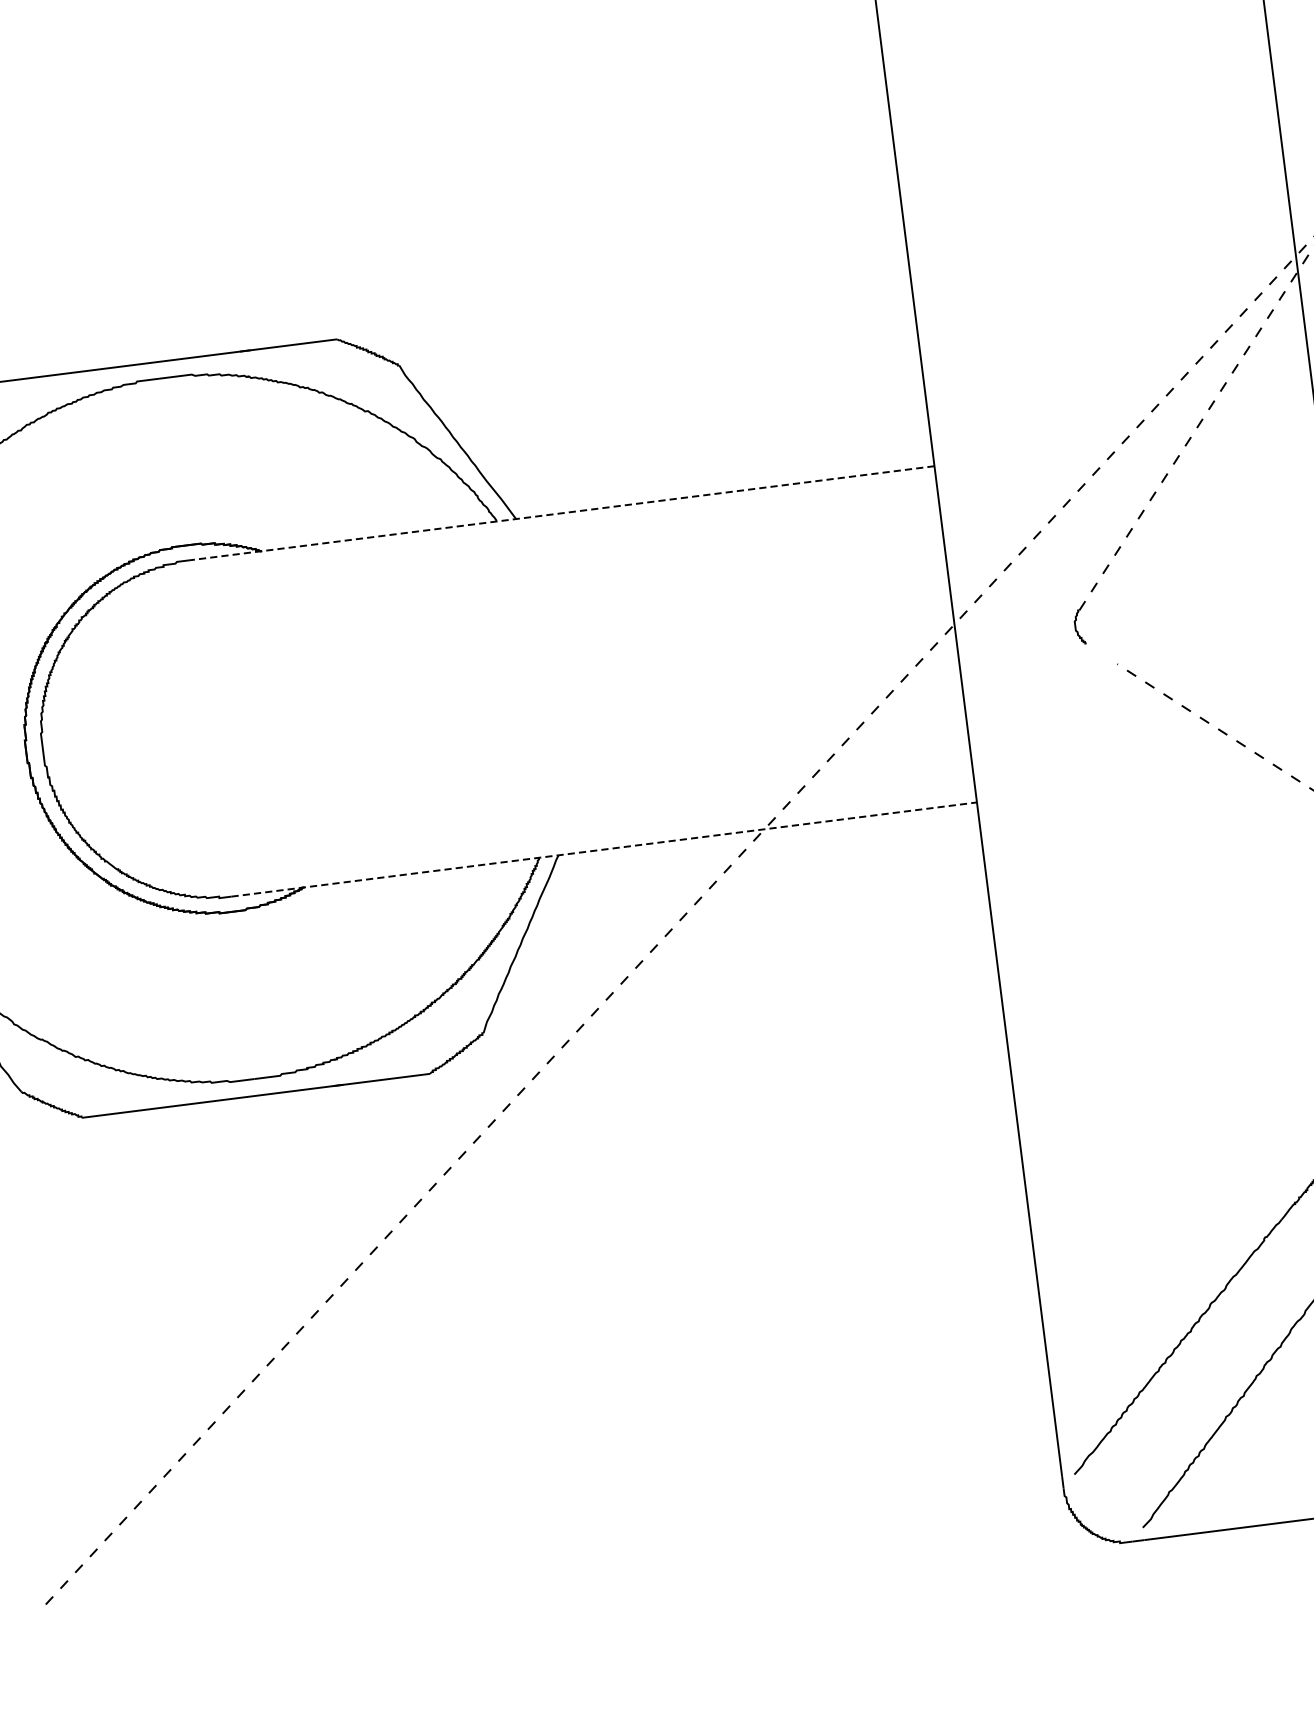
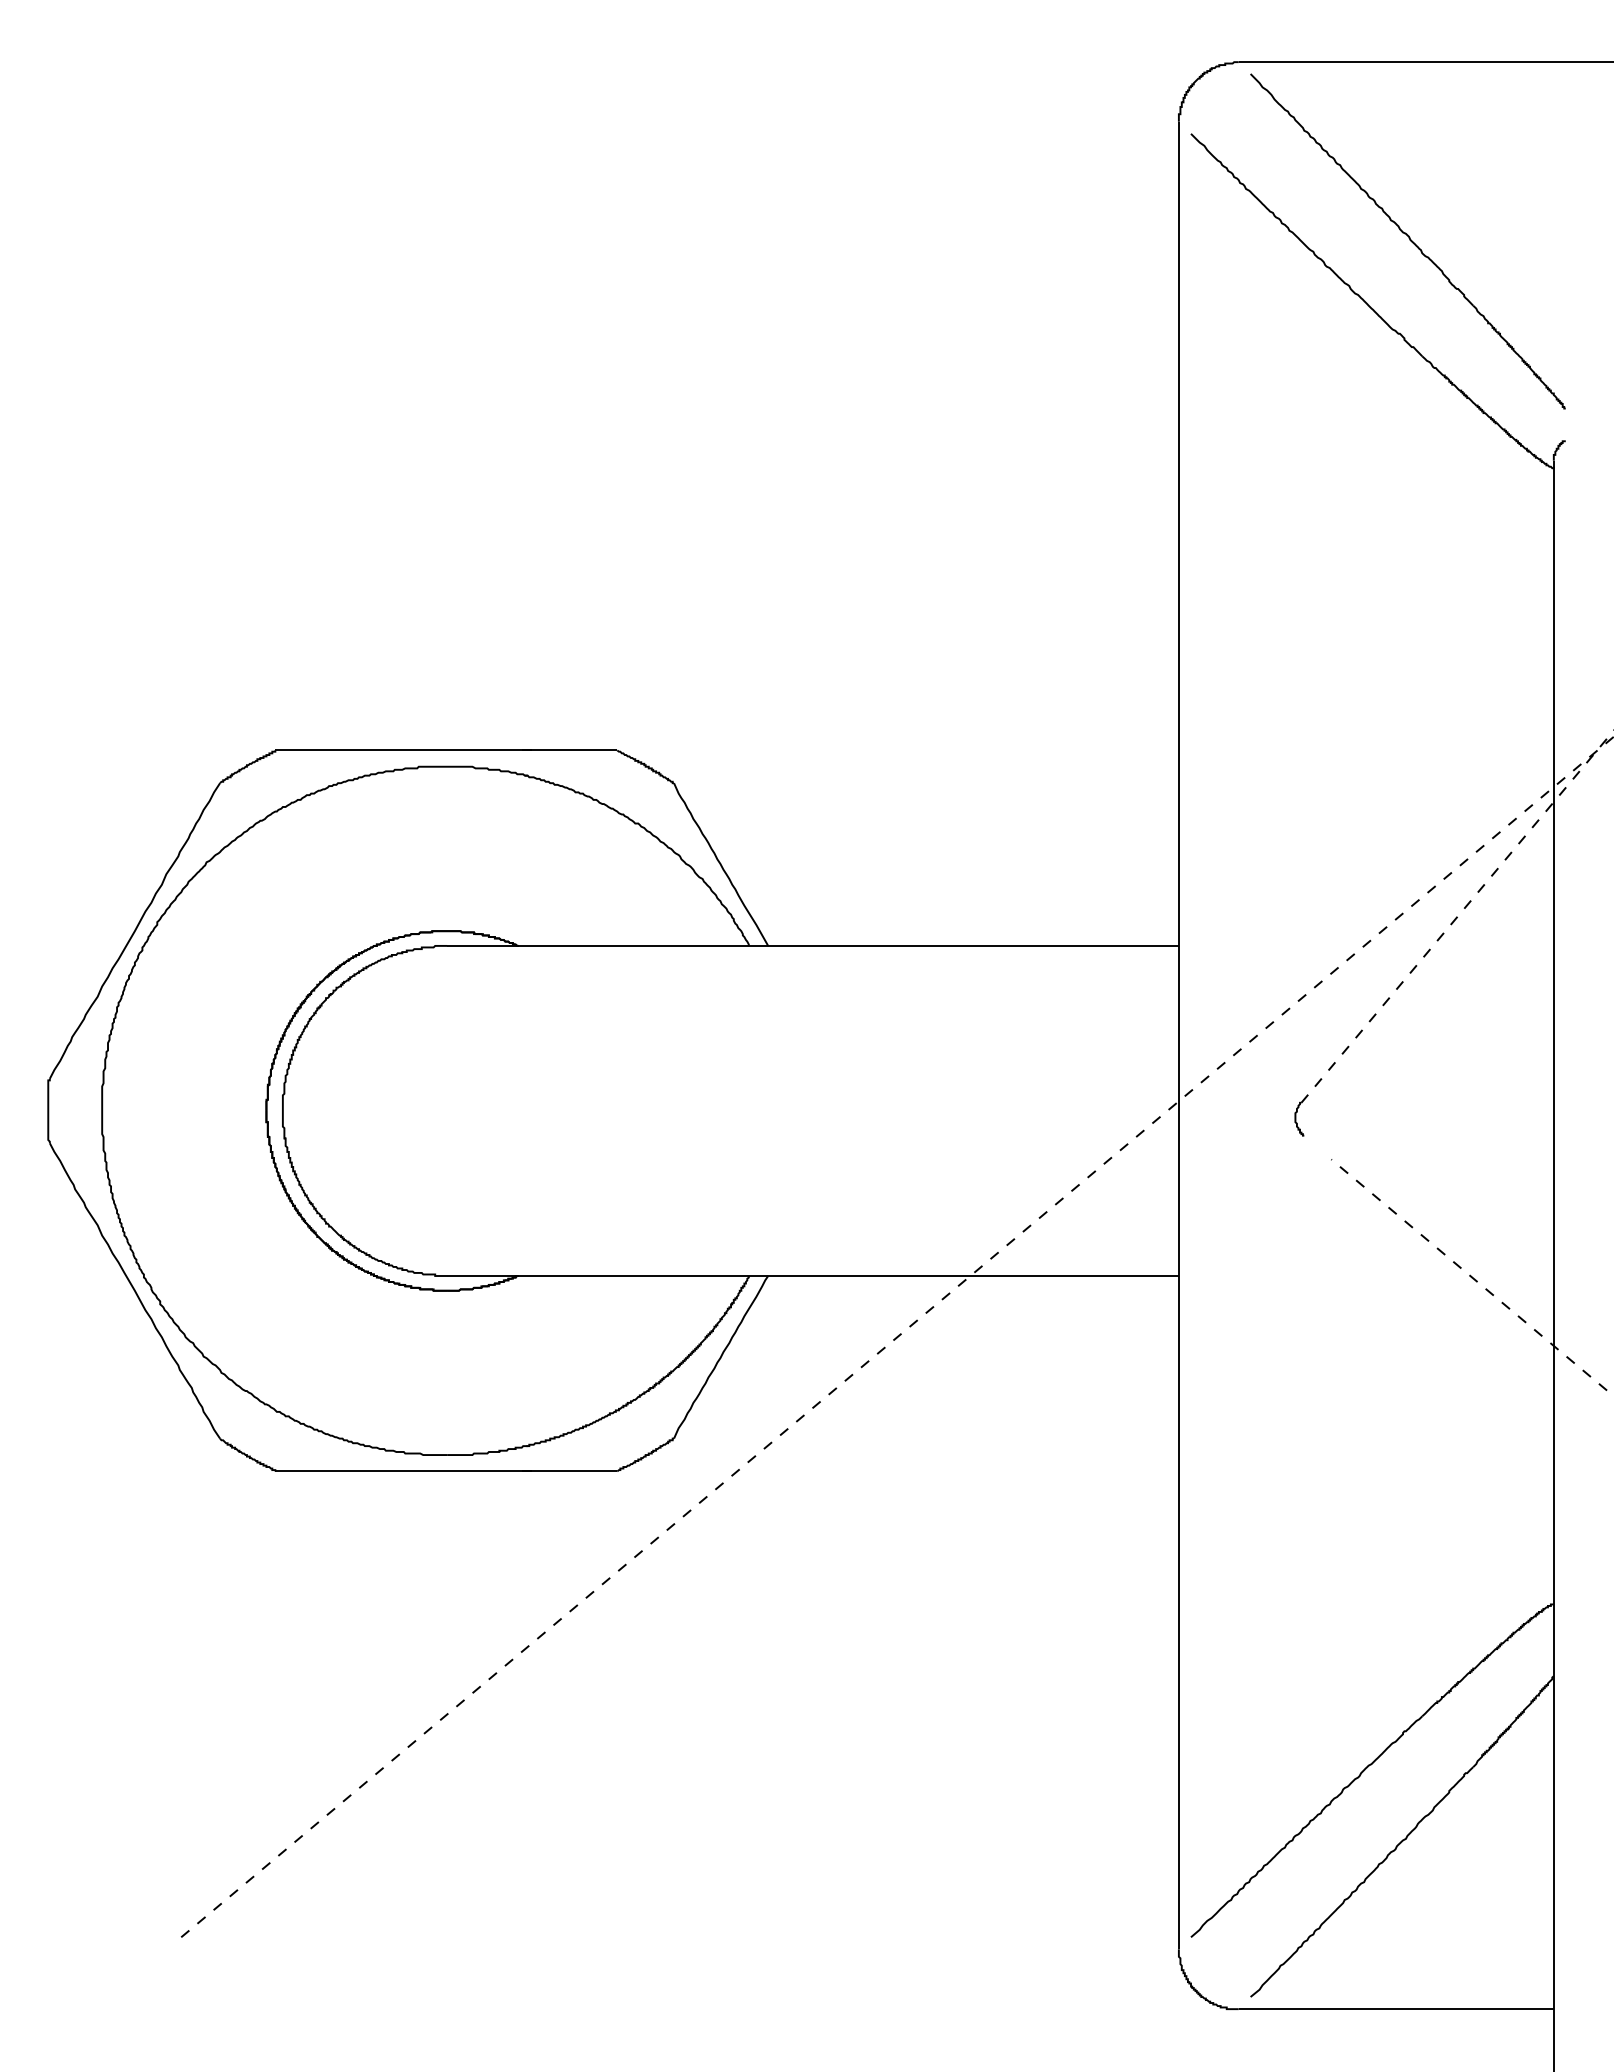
line: (562, 512) -> (813, 945), dashed -> solid
line: (604, 848) -> (813, 1275), dashed -> solid

